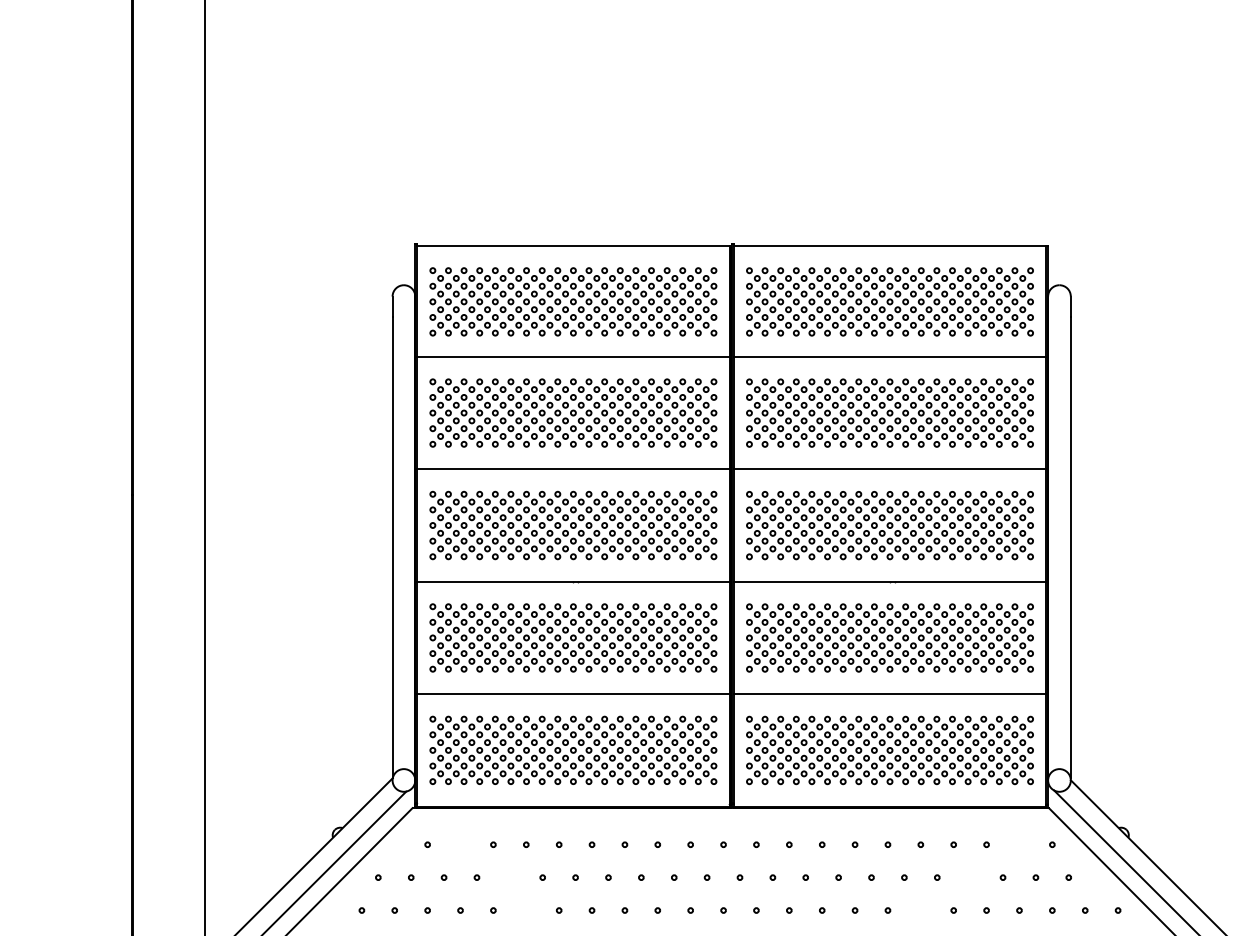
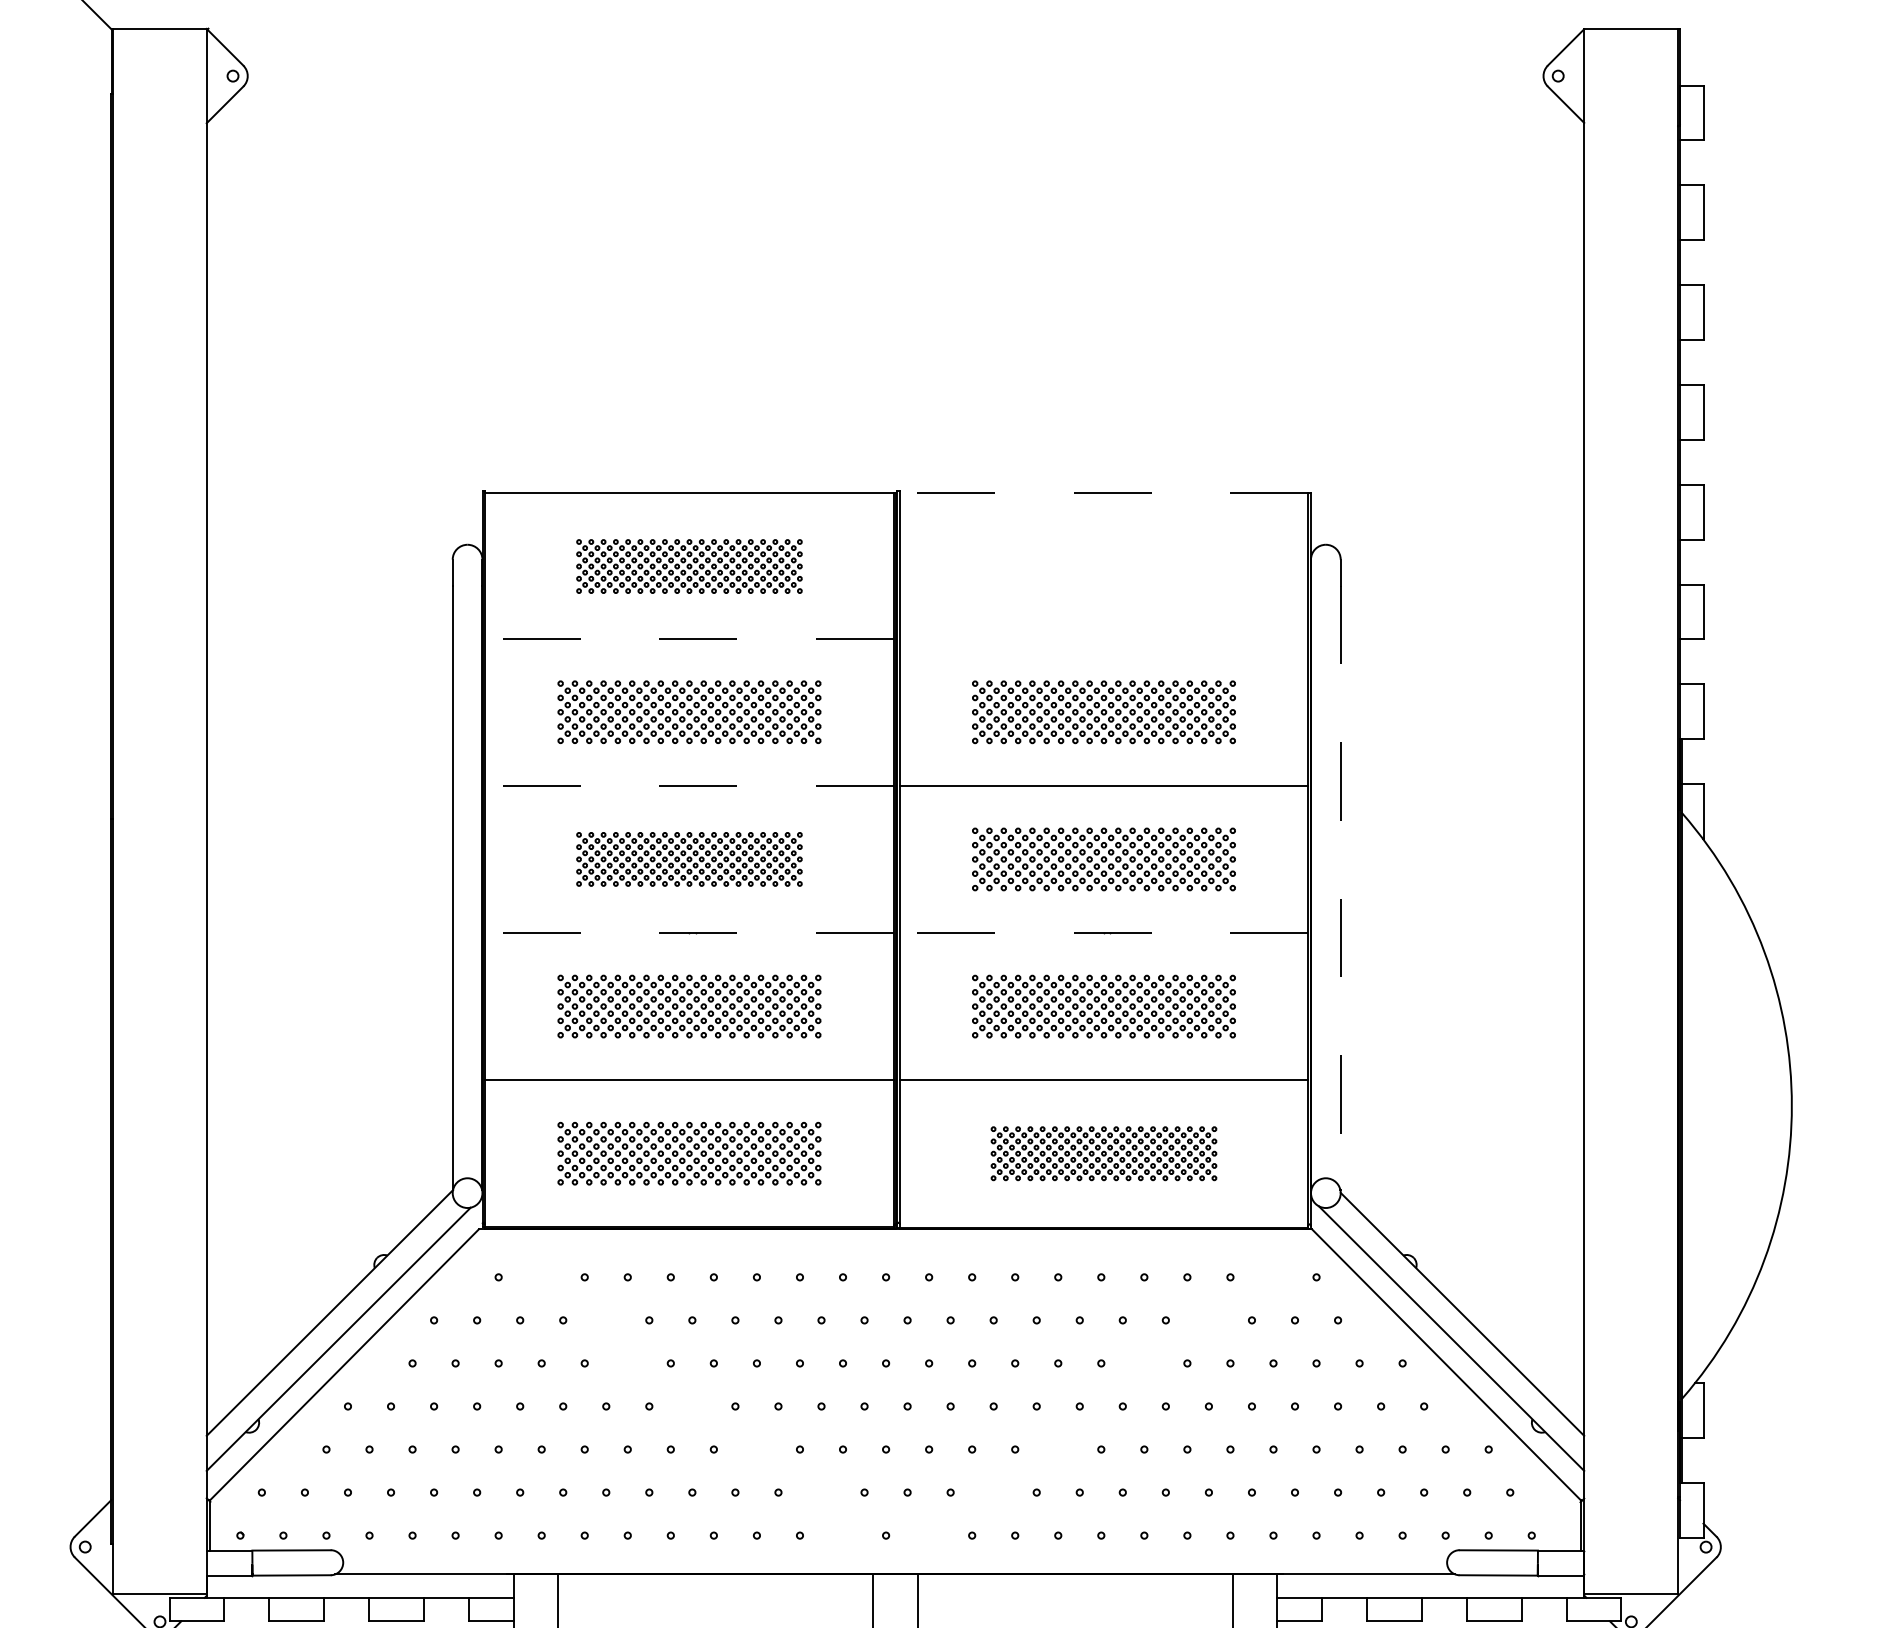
line: (889, 246) -> (1103, 493), solid -> dashed
part: (573, 301) -> (689, 566), size x0.6
part: (889, 301) -> (1103, 566), removed
line: (573, 356) -> (689, 638), solid -> dashed
line: (889, 356) -> (1103, 638), removed
part: (573, 413) -> (689, 712), size x0.7
part: (889, 413) -> (1103, 712), size x0.7
line: (573, 469) -> (689, 785), solid -> dashed
part: (573, 525) -> (689, 859), size x0.6
part: (889, 525) -> (1103, 859), size x0.7
line: (1070, 547) -> (1340, 888), solid -> dashed
line: (573, 581) -> (689, 932), solid -> dashed
line: (889, 582) -> (1103, 933), solid -> dashed
part: (573, 637) -> (689, 1006), size x0.7
part: (889, 637) -> (1103, 1006), size x0.7
part: (573, 750) -> (689, 1153), size x0.7
part: (889, 750) -> (1103, 1153), size x0.6

